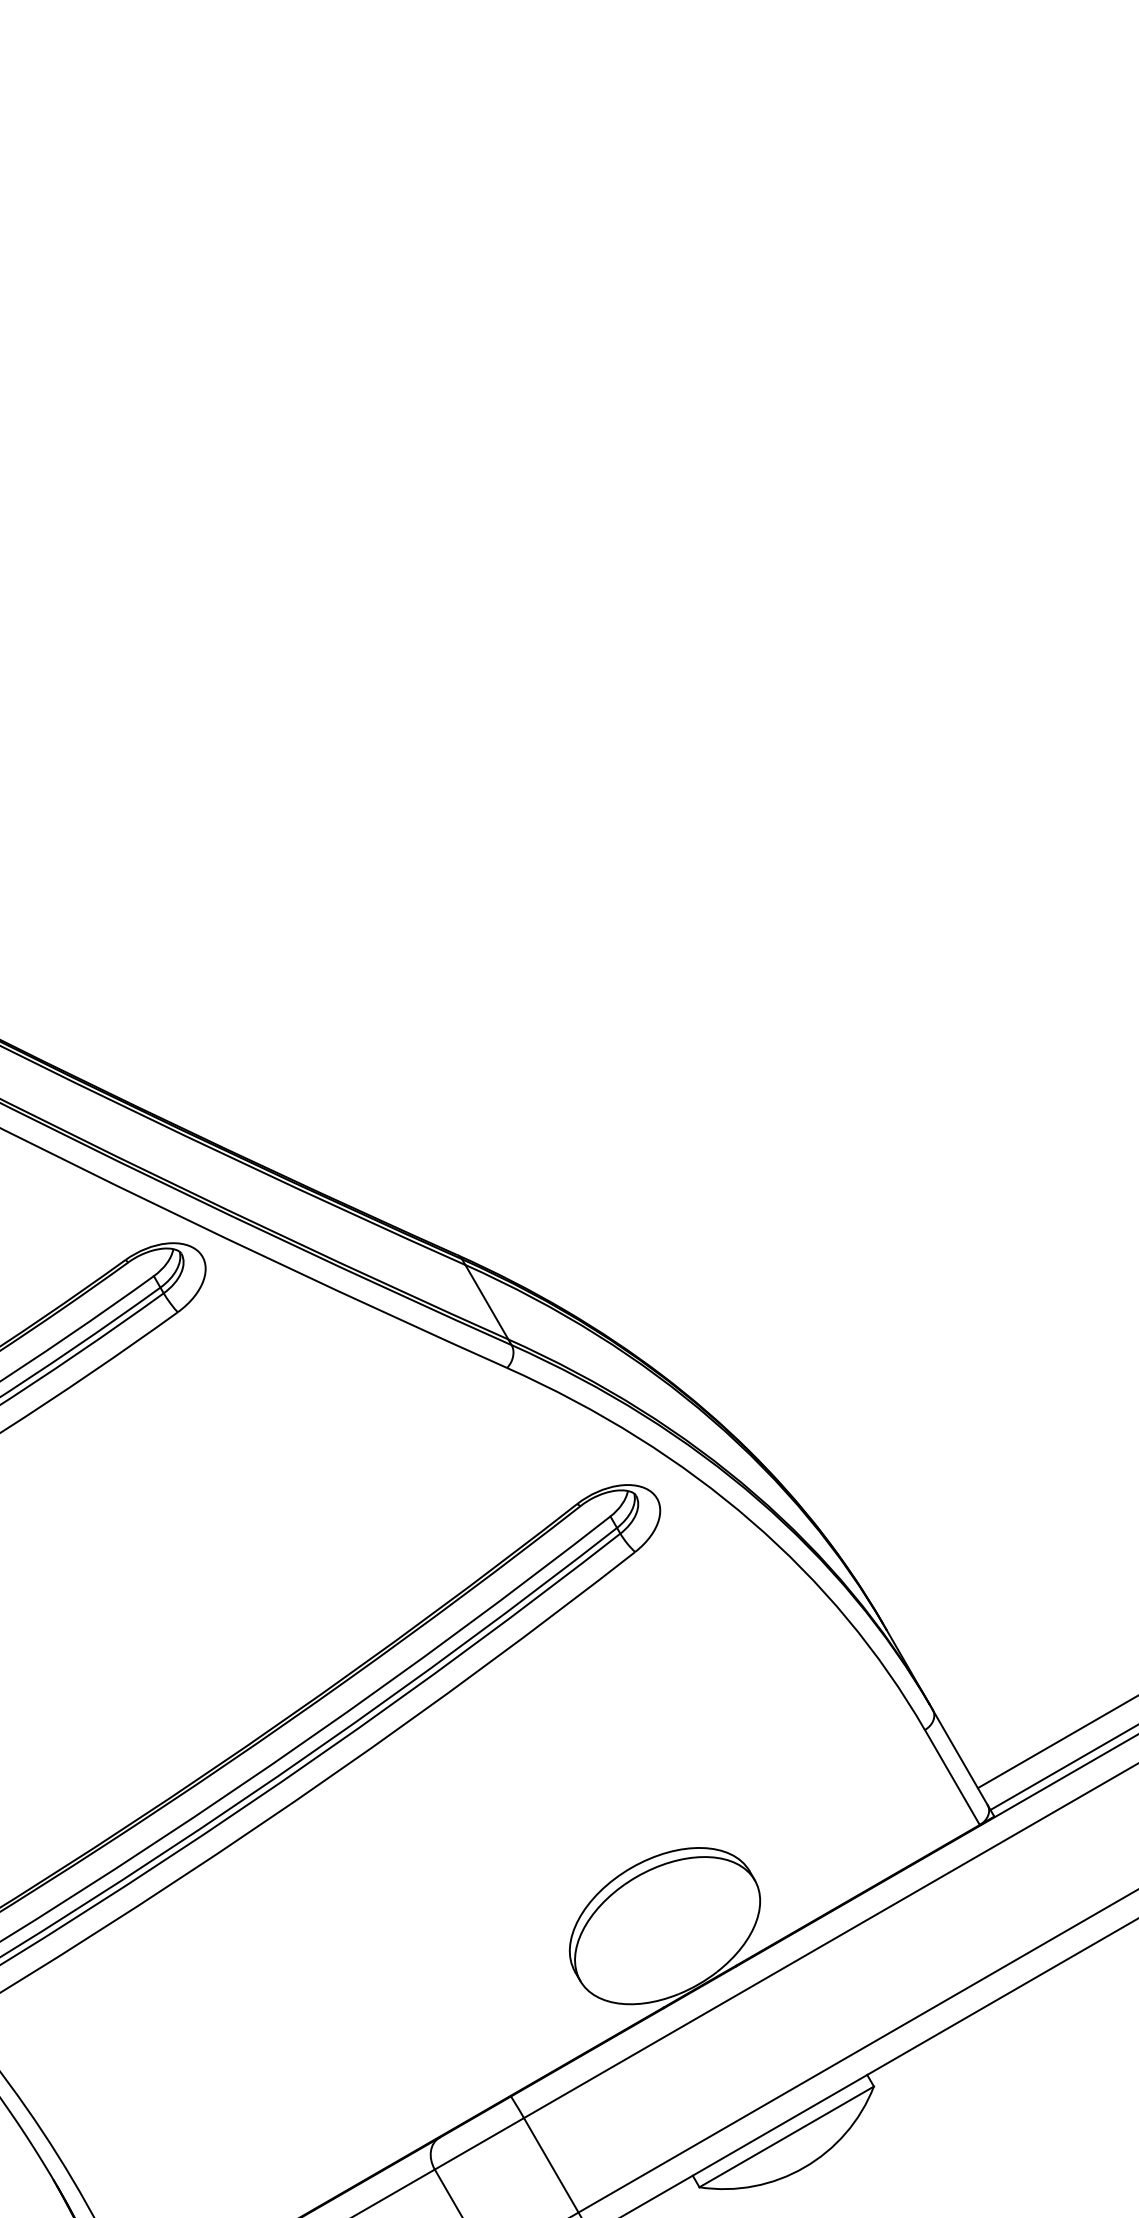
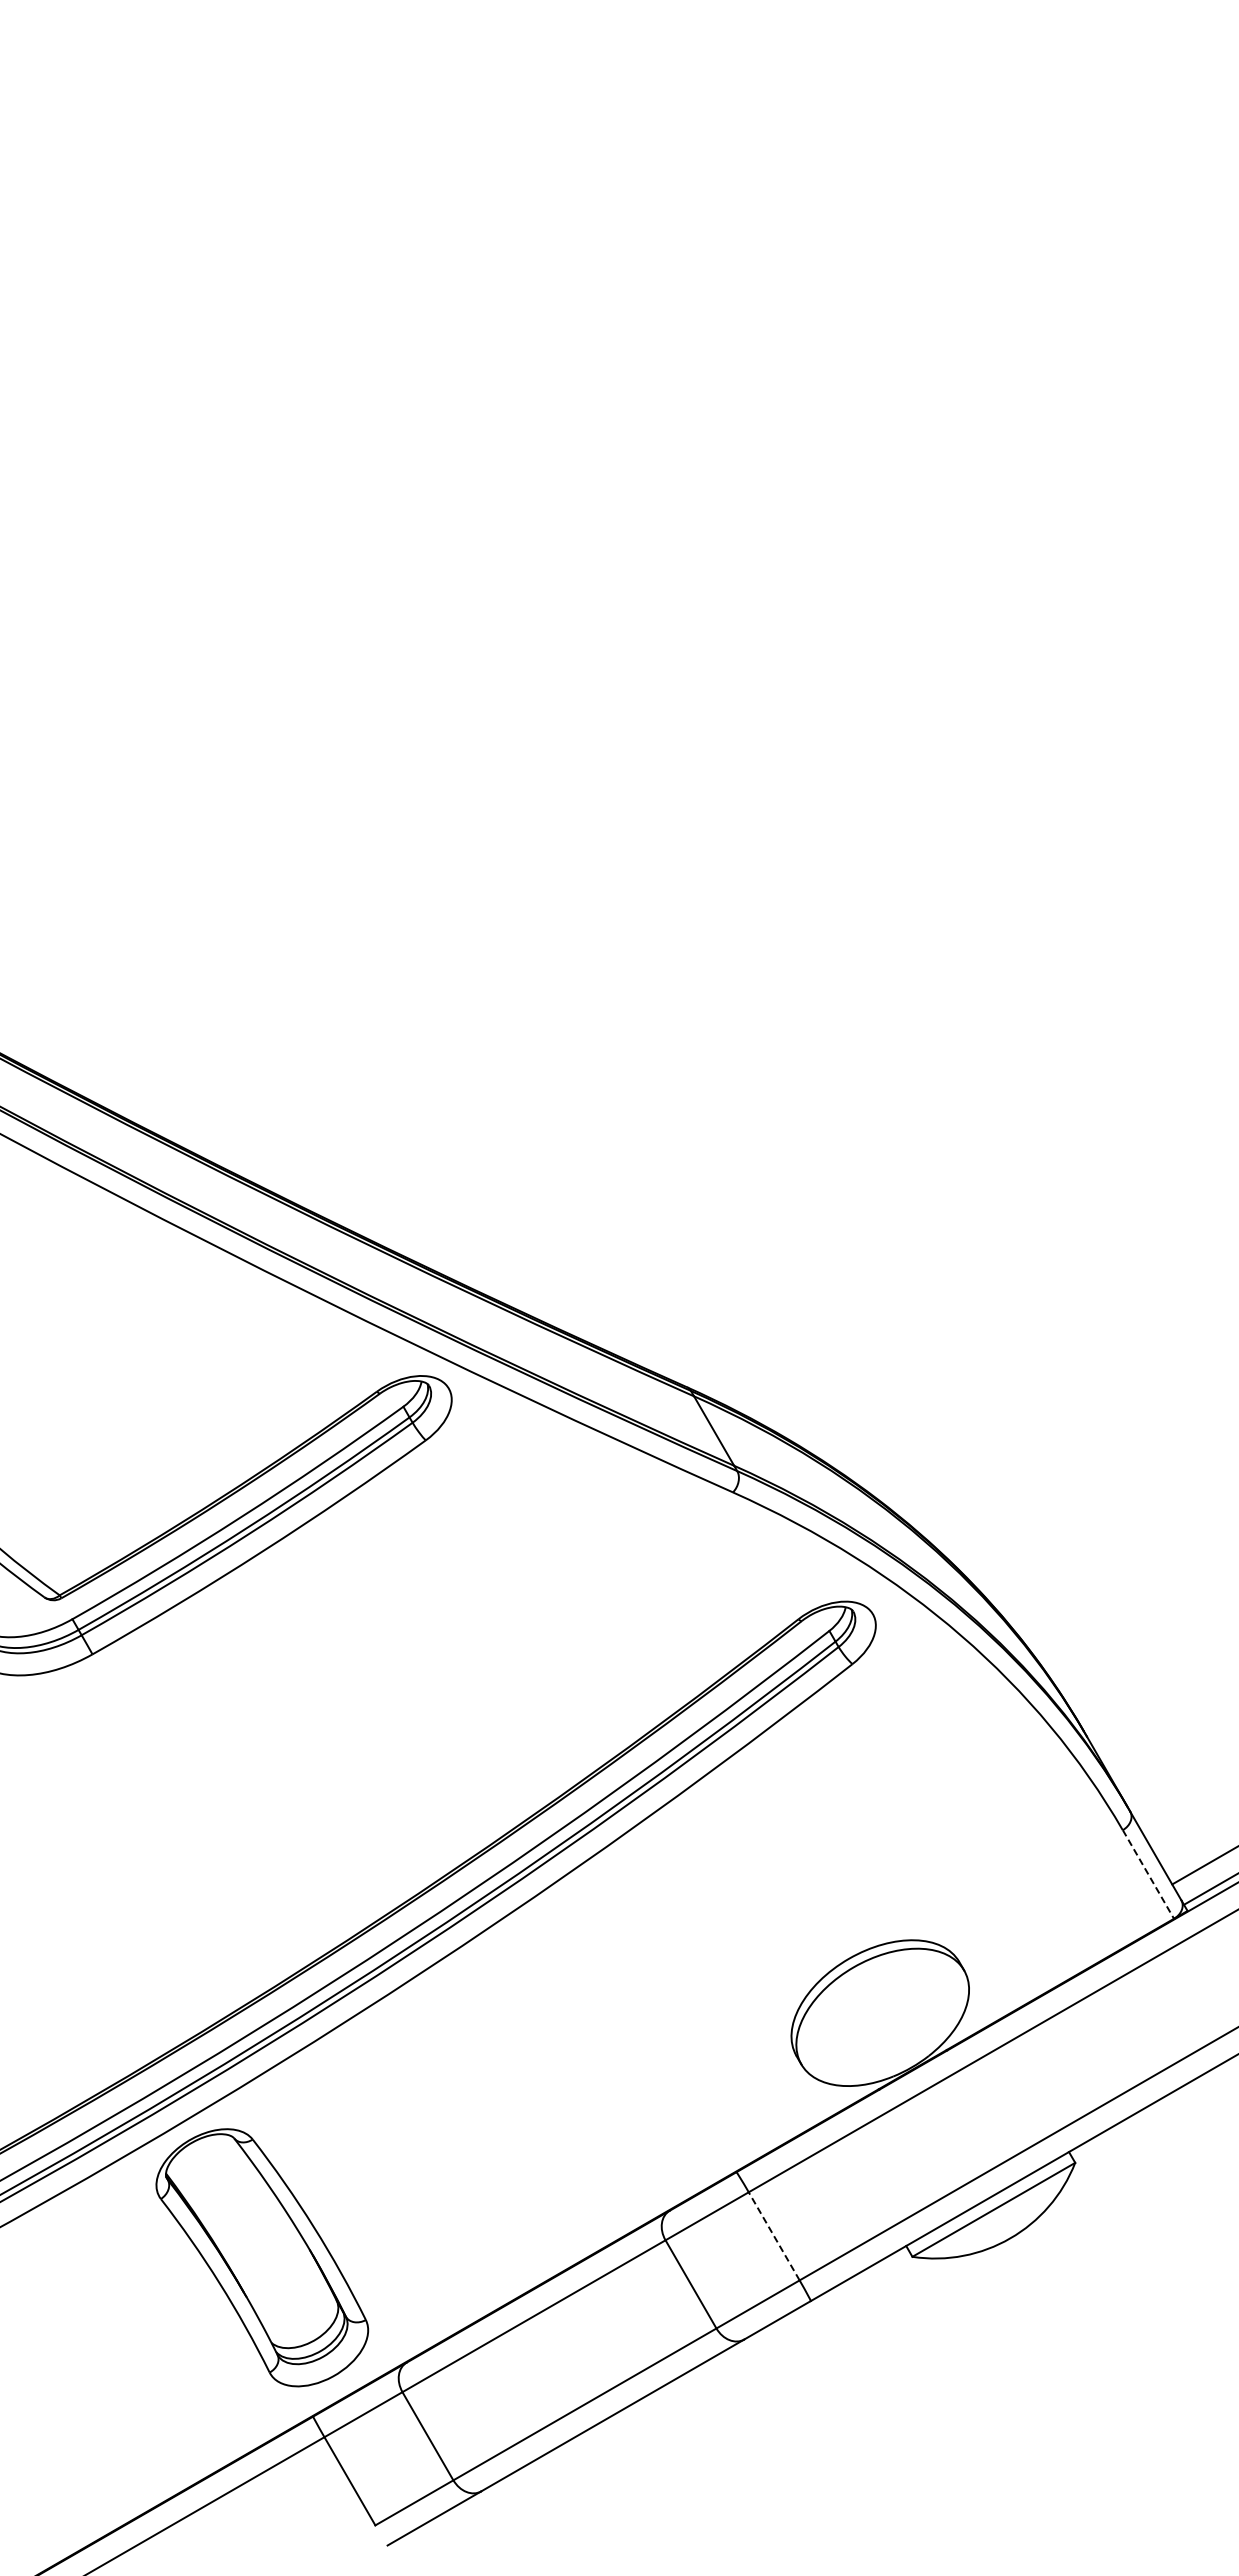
line: (952, 1777) -> (1148, 1874), solid -> dashed
line: (551, 2165) -> (774, 2236), solid -> dashed

